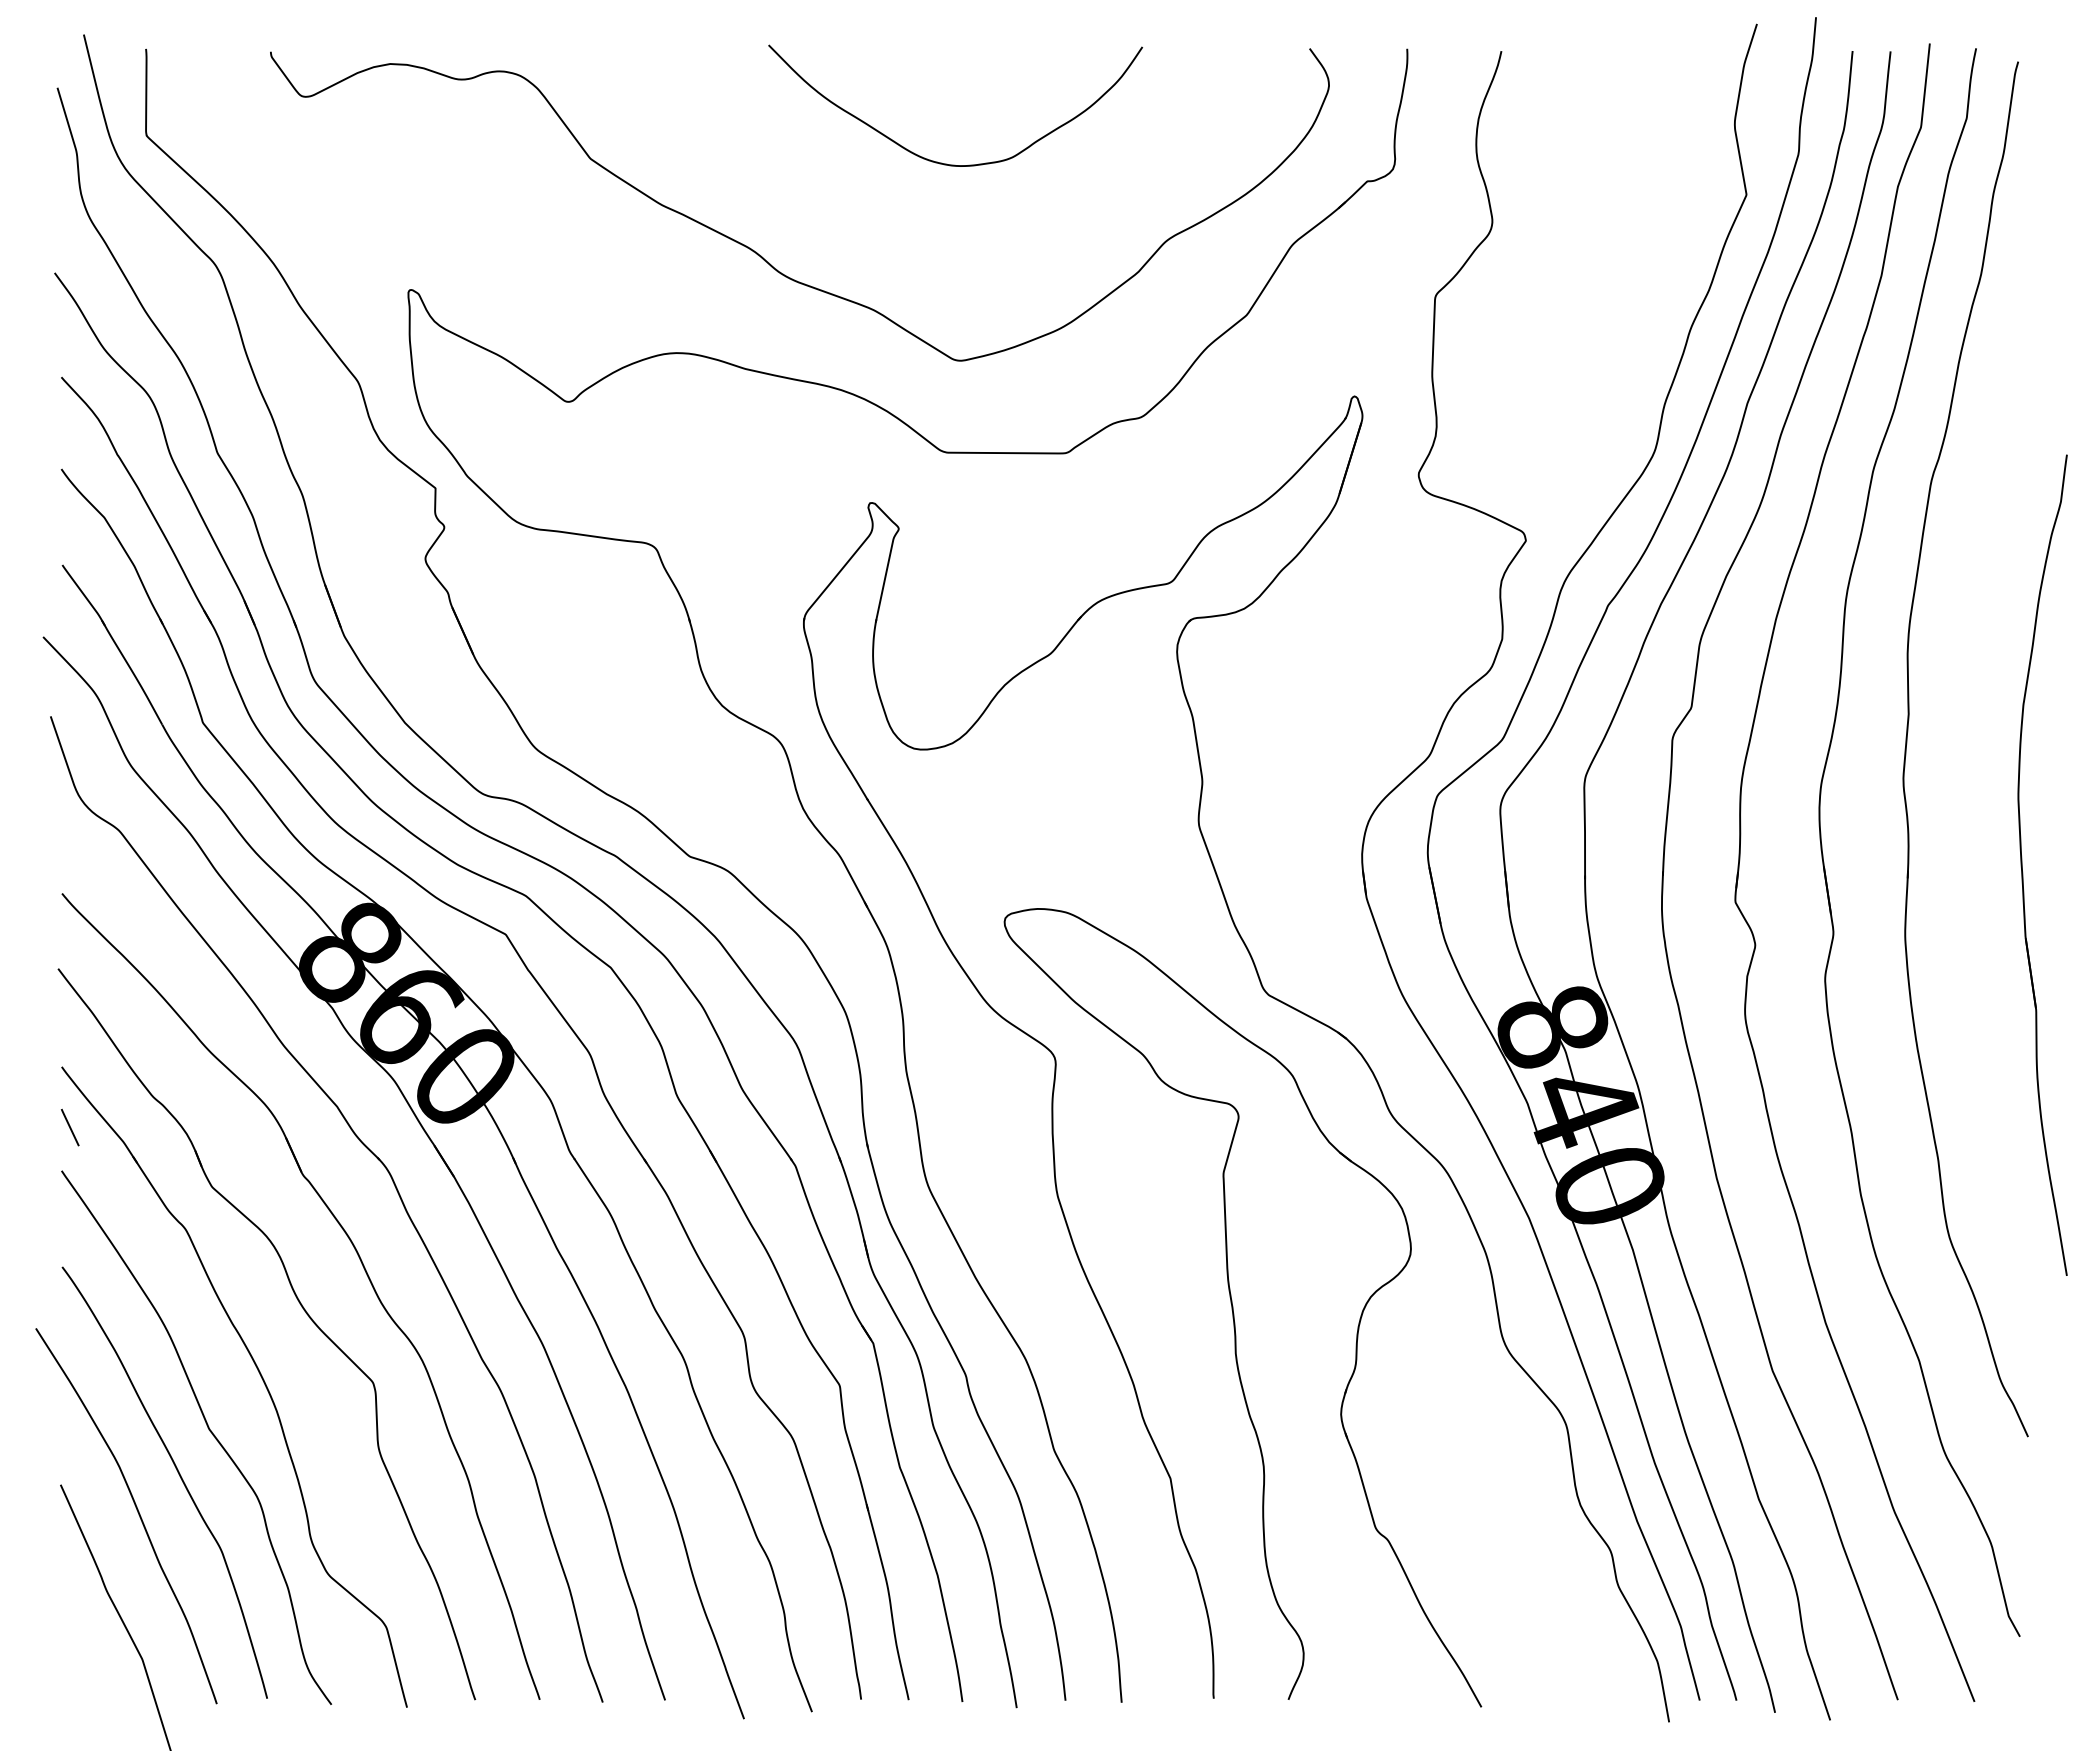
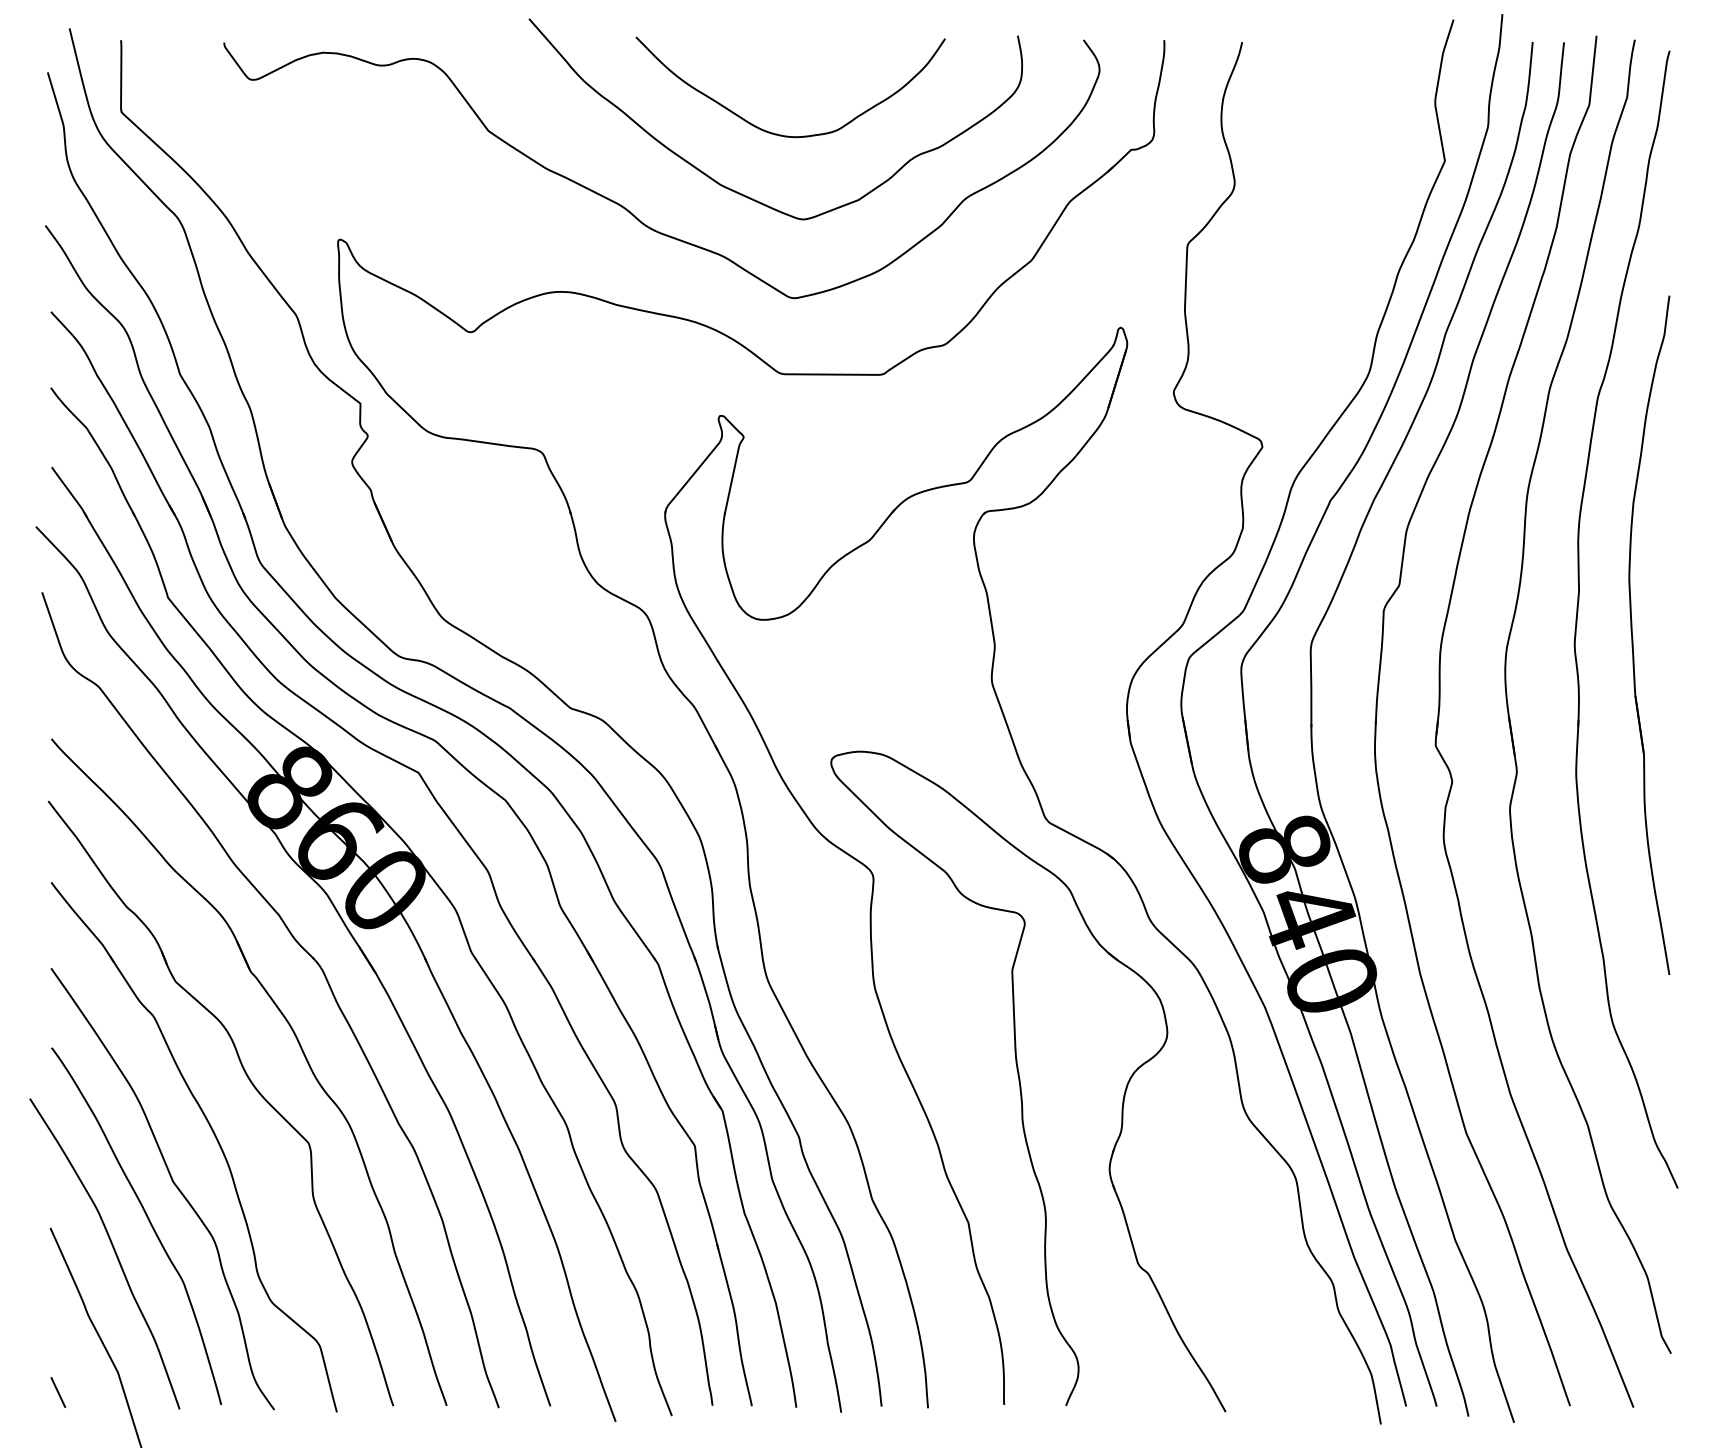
curve: (899, 235) -> (744, 194), added
part: (2022, 864) -> (1632, 634), moved
line: (70, 1127) -> (58, 1392), moved

